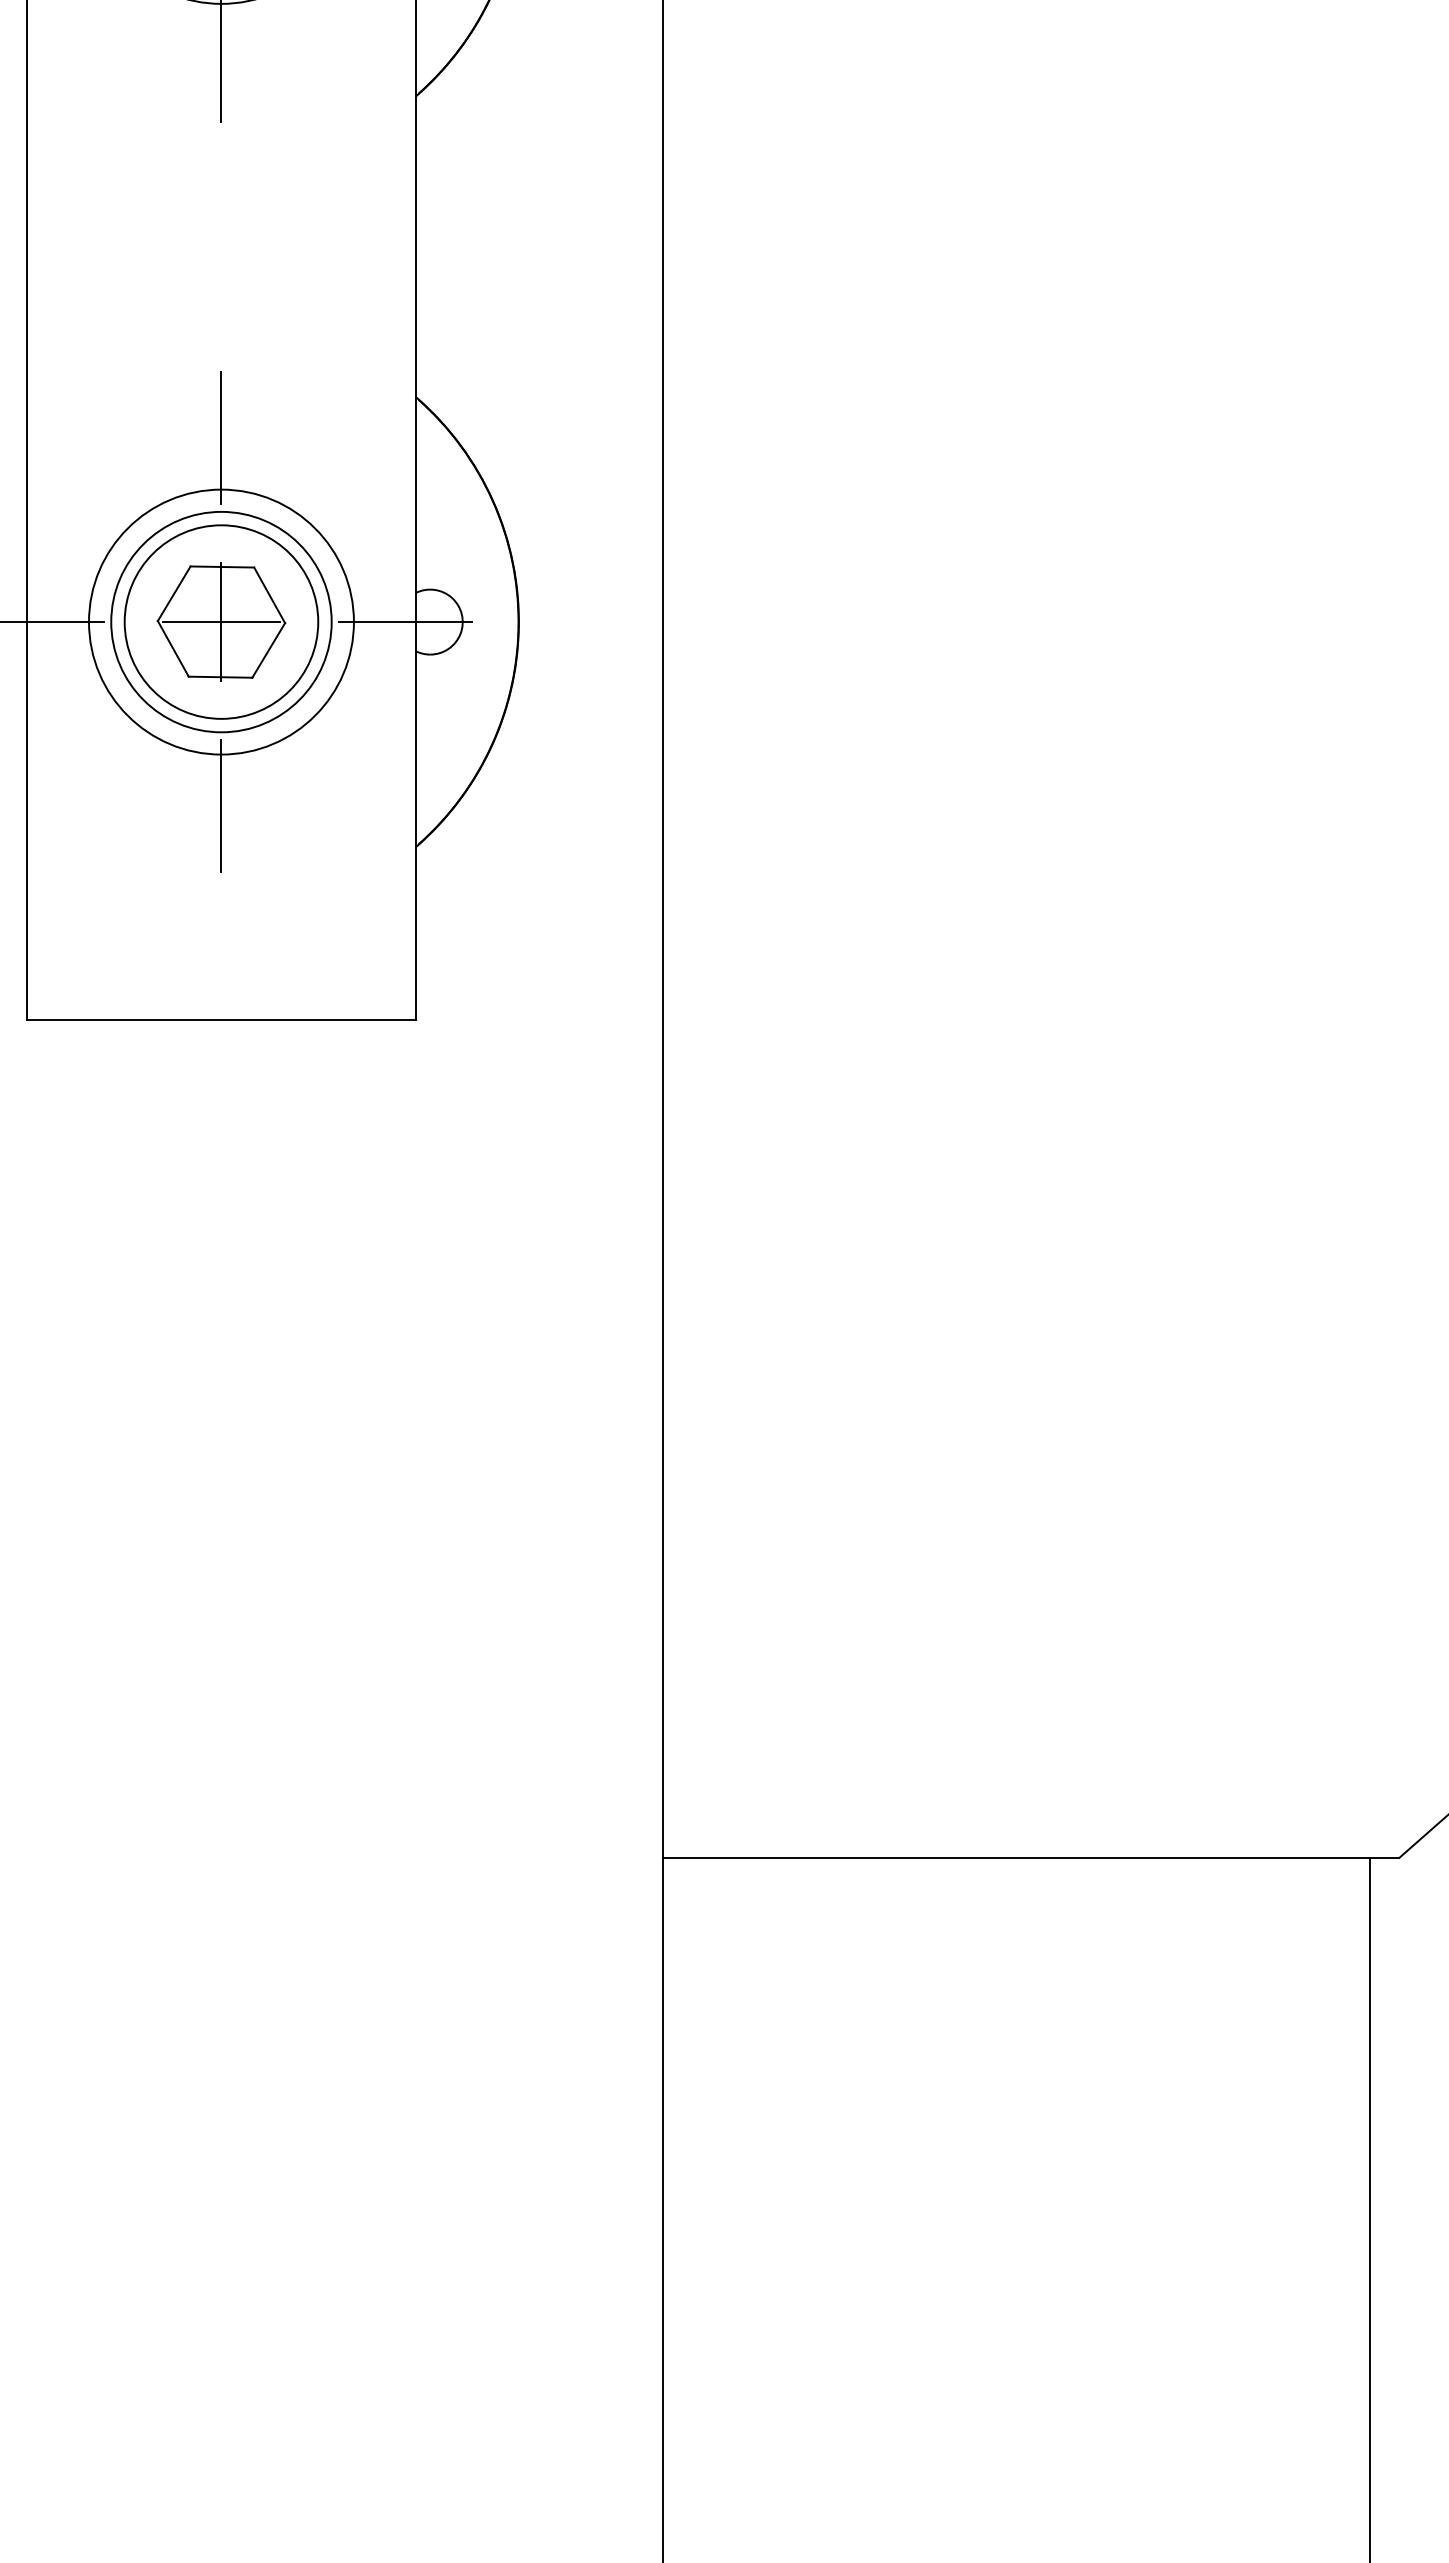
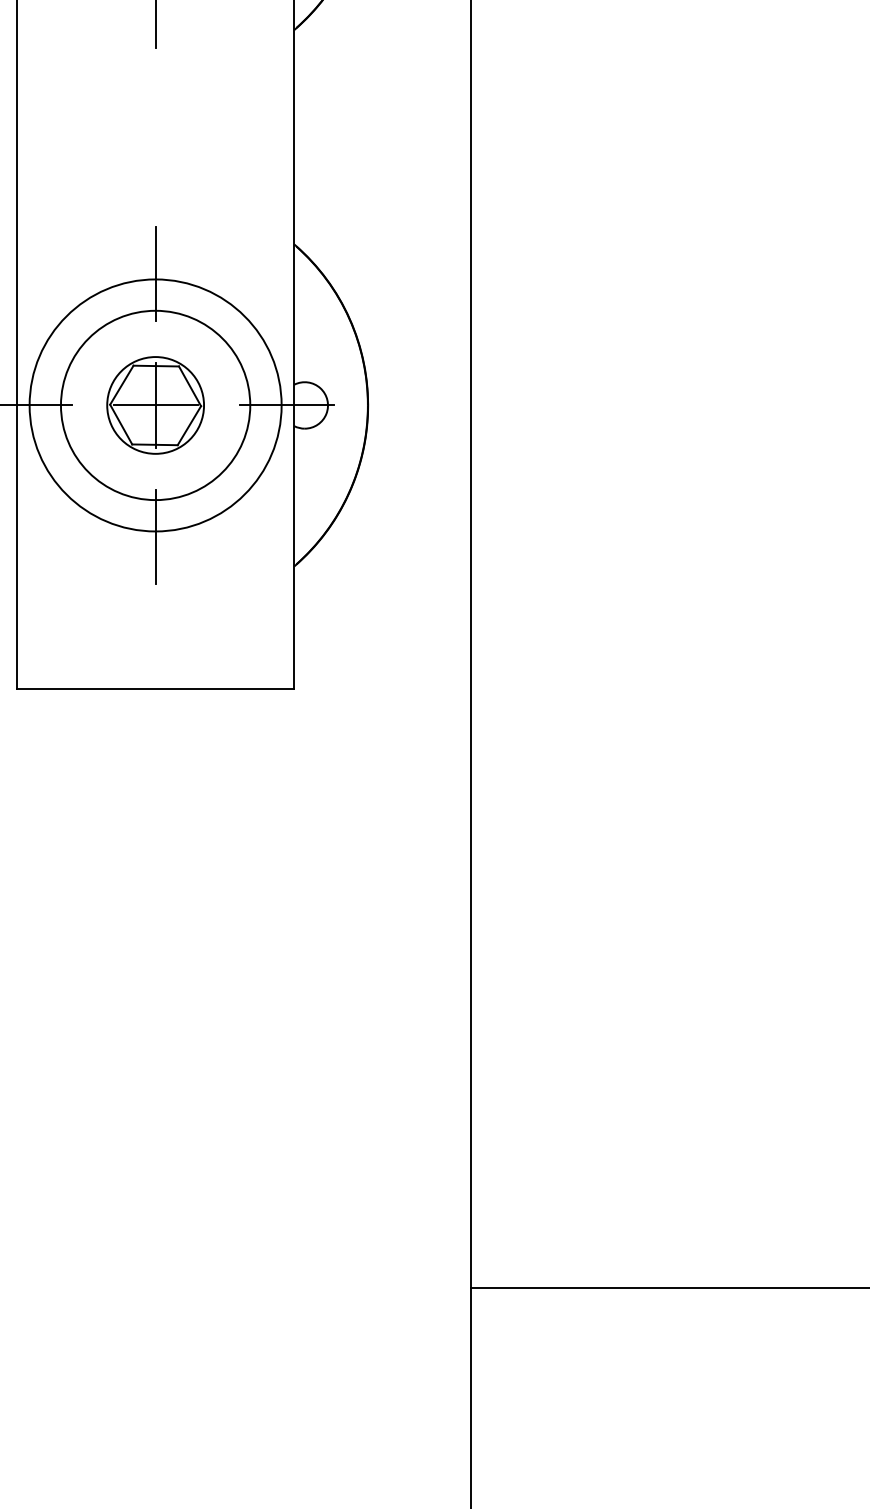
circle: (221, 621) -> (155, 405), size x0.7
circle: (221, 621) -> (155, 405), size x1.6

